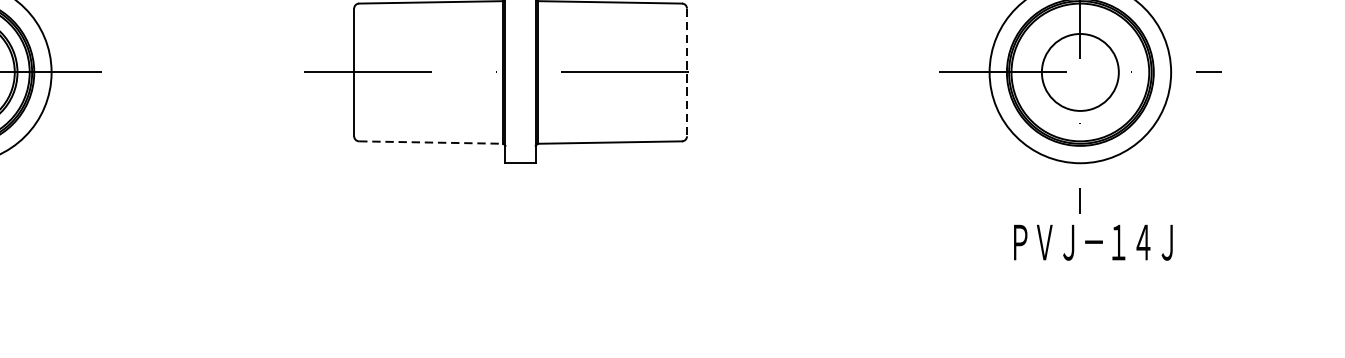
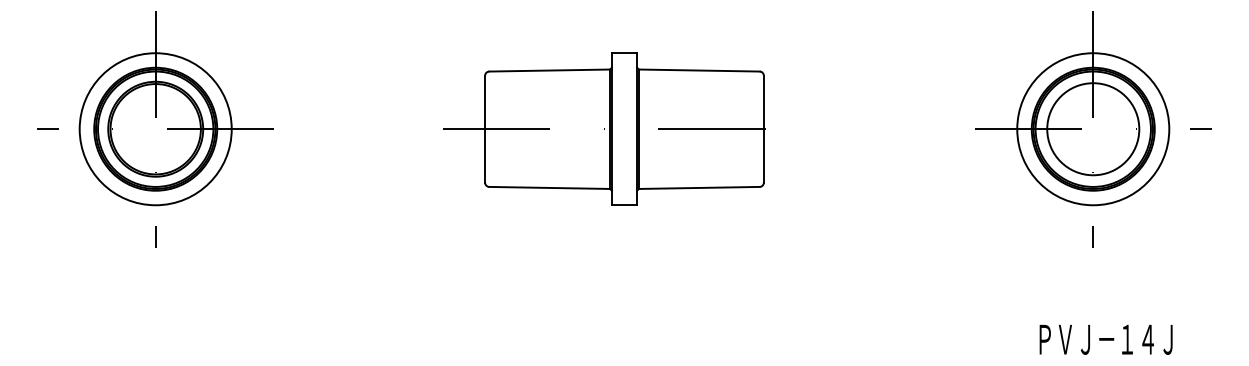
line: (686, 72) -> (763, 129), dashed -> solid
circle: (1080, 72) -> (1093, 129), size x1.43
line: (432, 142) -> (550, 187), dashed -> solid
text: (1092, 242) -> (1105, 339), moved

